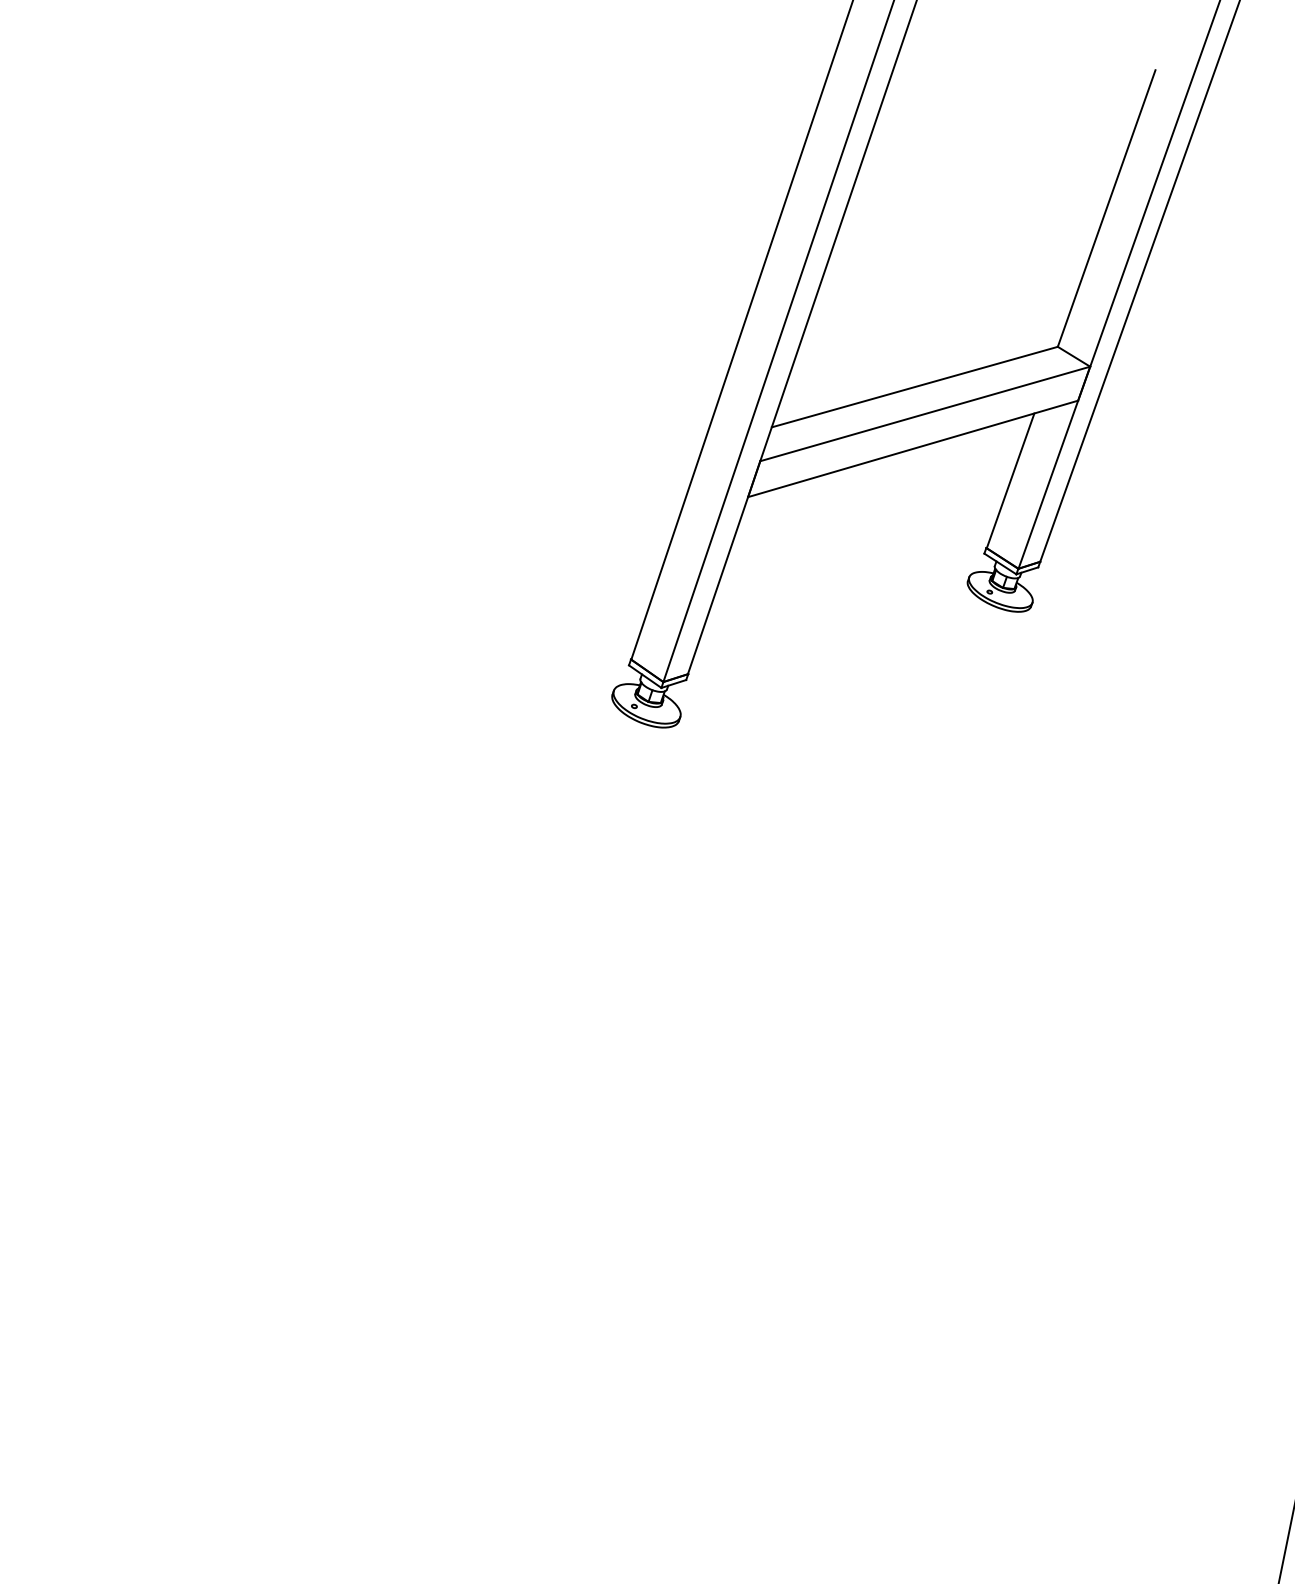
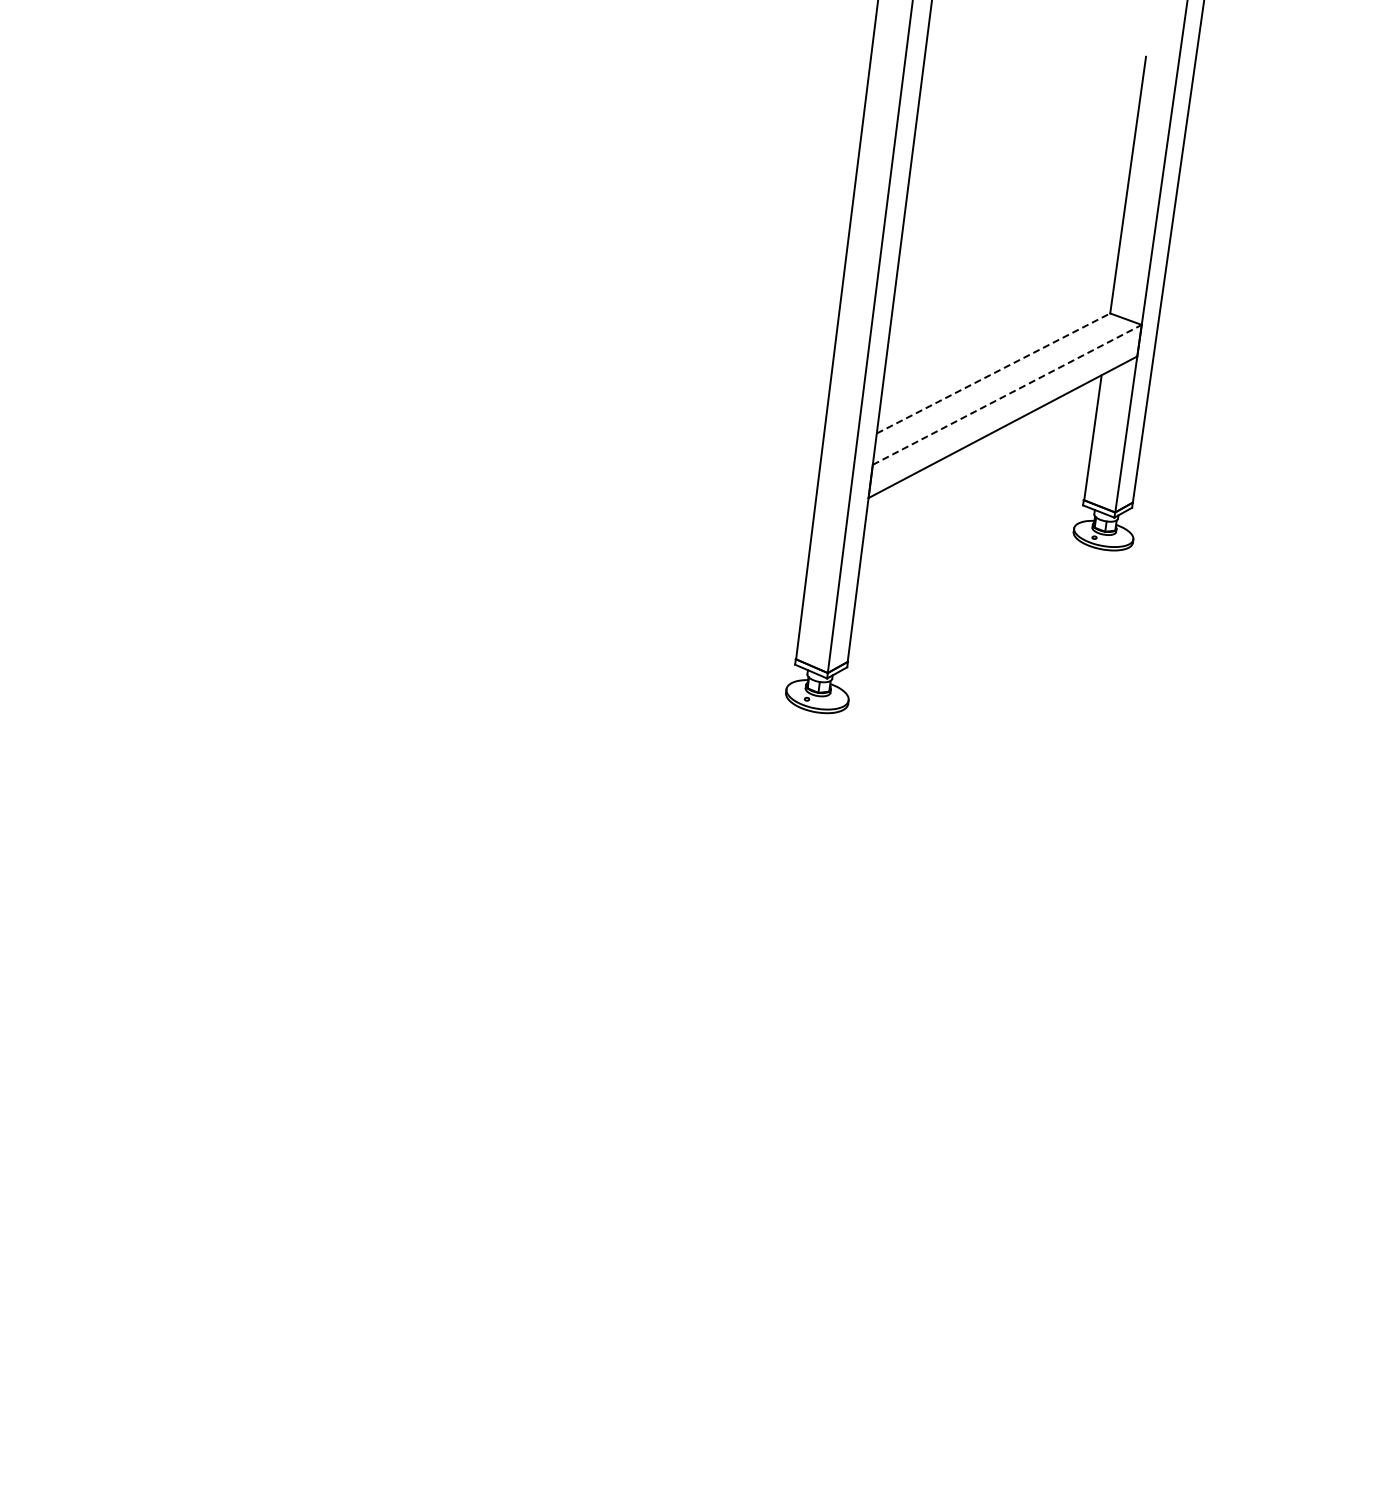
line: (914, 387) -> (993, 373), solid -> dashed
line: (925, 413) -> (1007, 394), solid -> dashed

